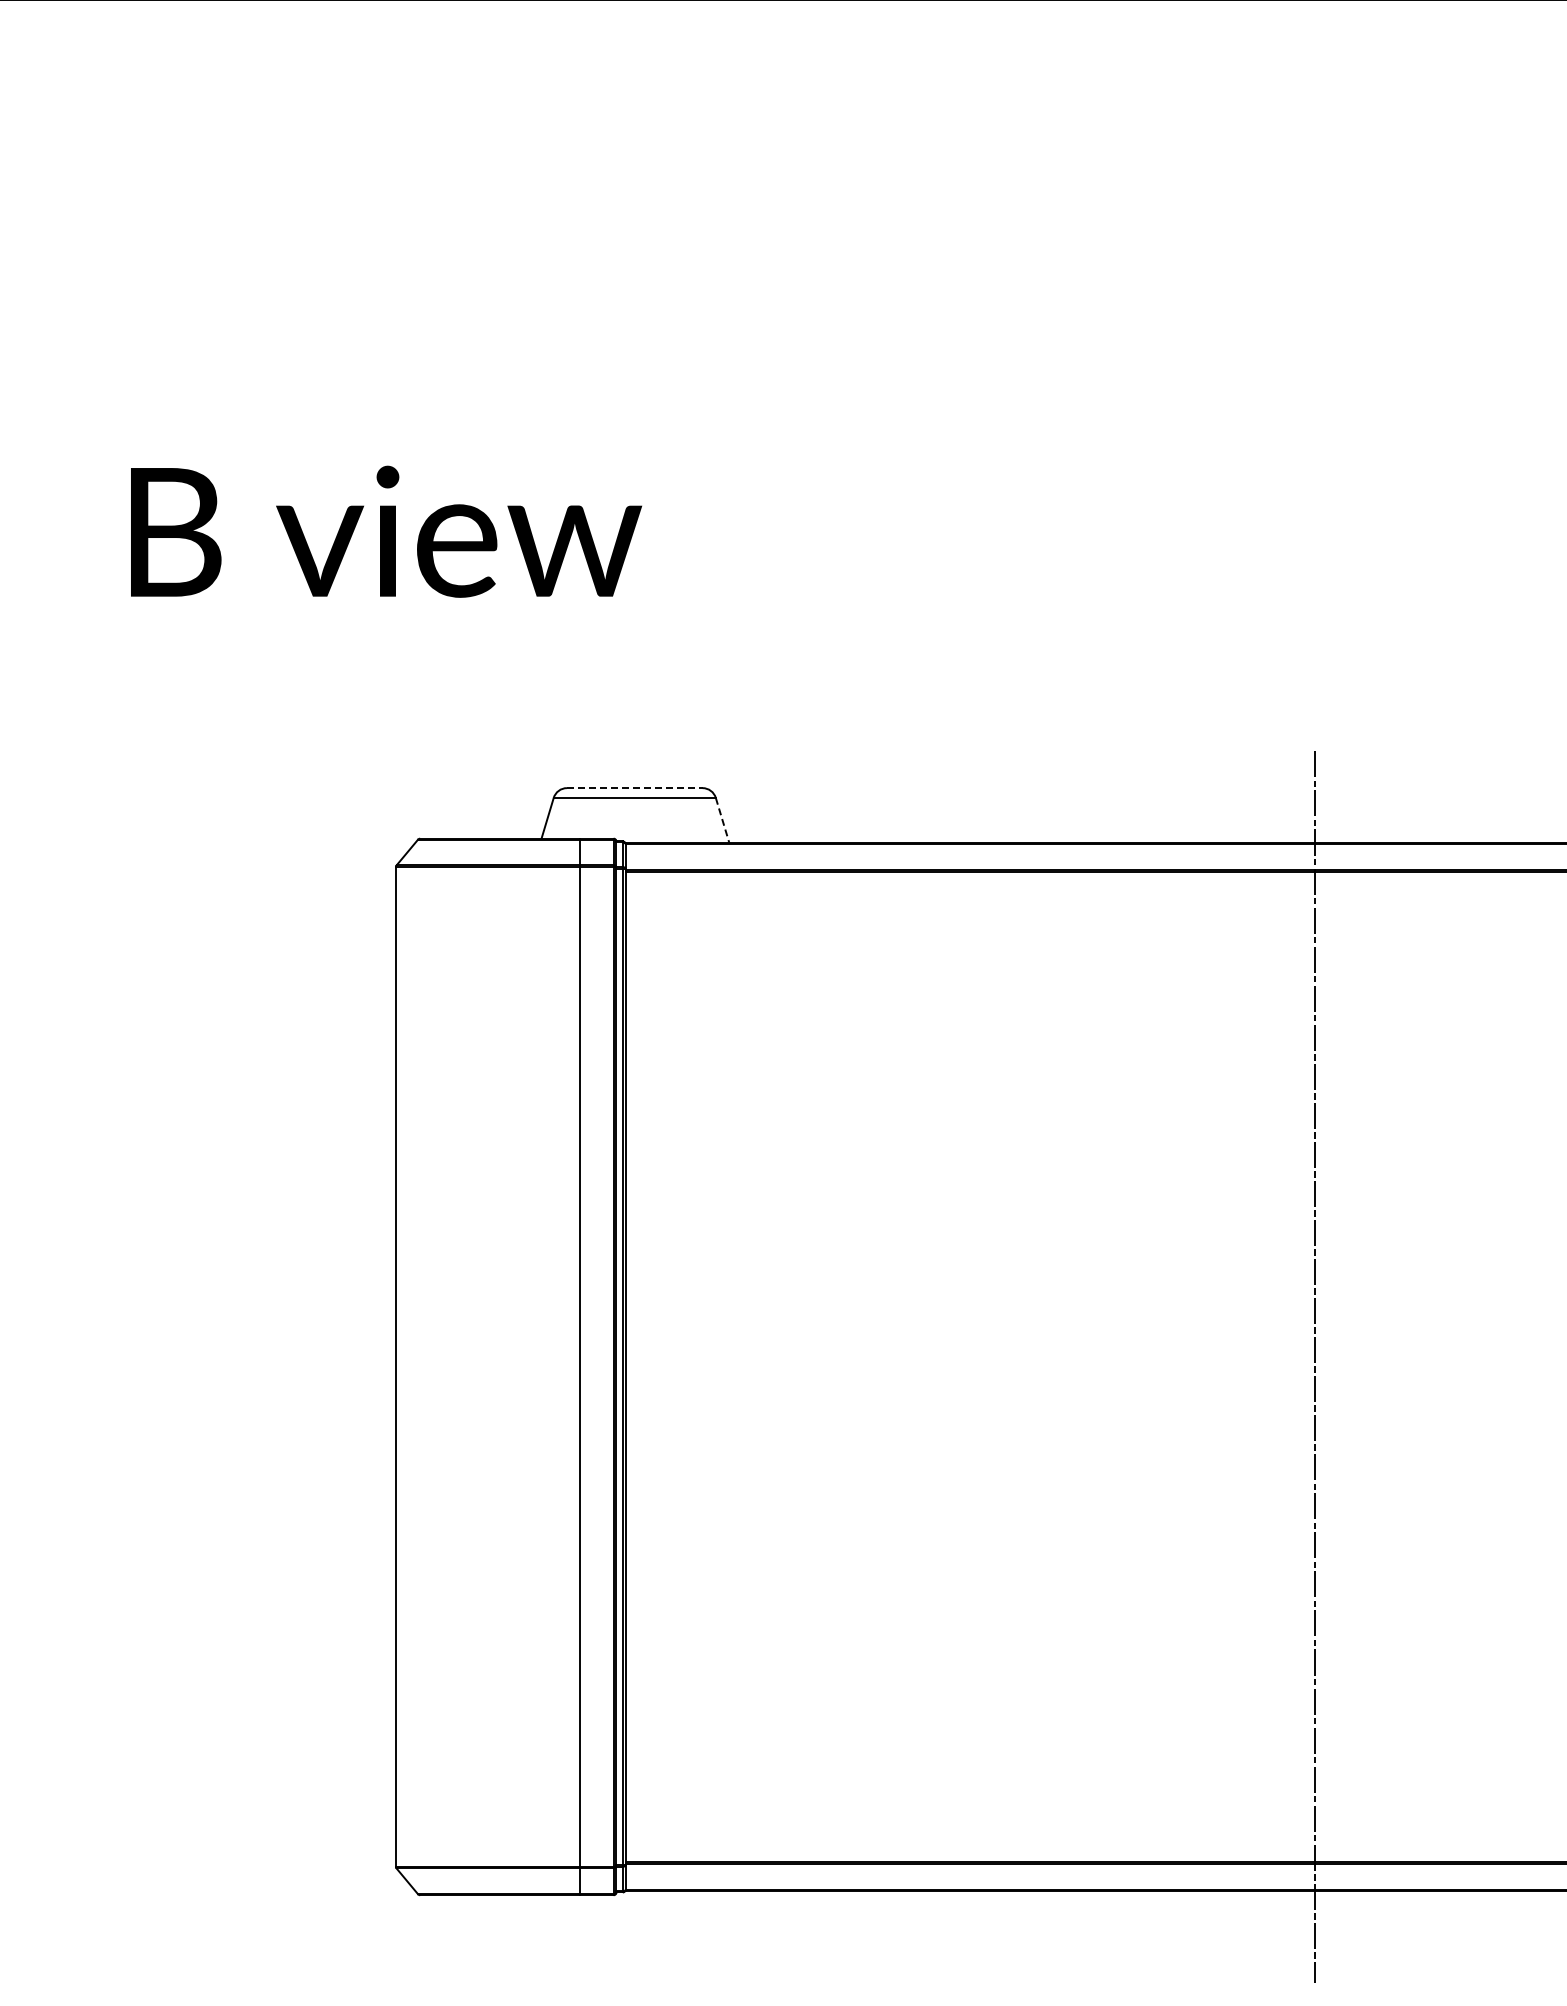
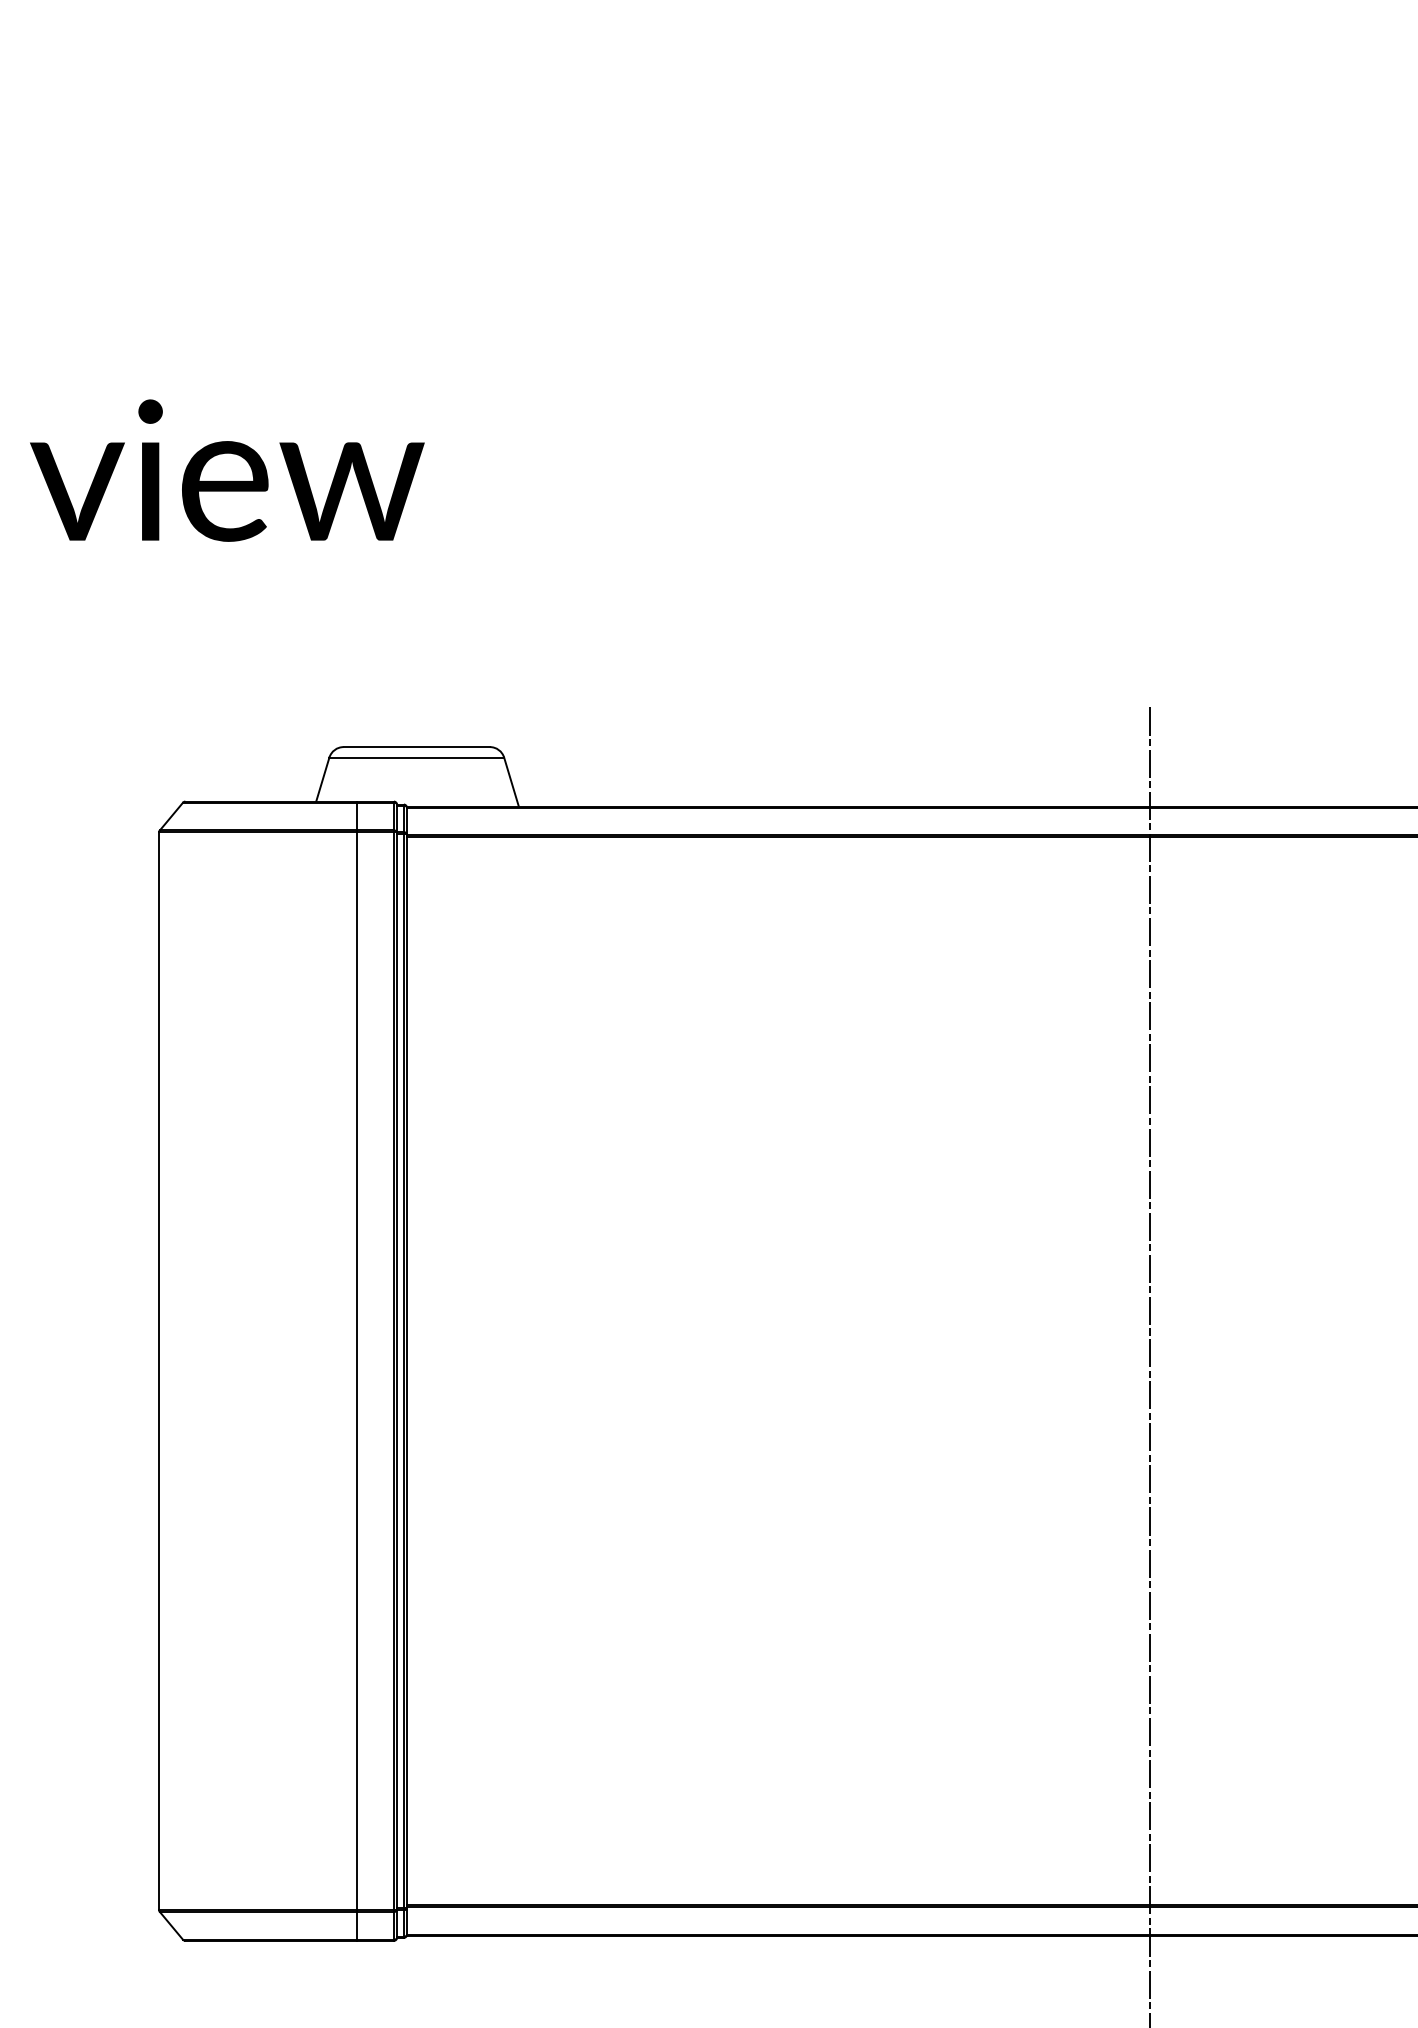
line: (634, 788) -> (416, 747), dashed -> solid
line: (722, 820) -> (511, 781), dashed -> solid

